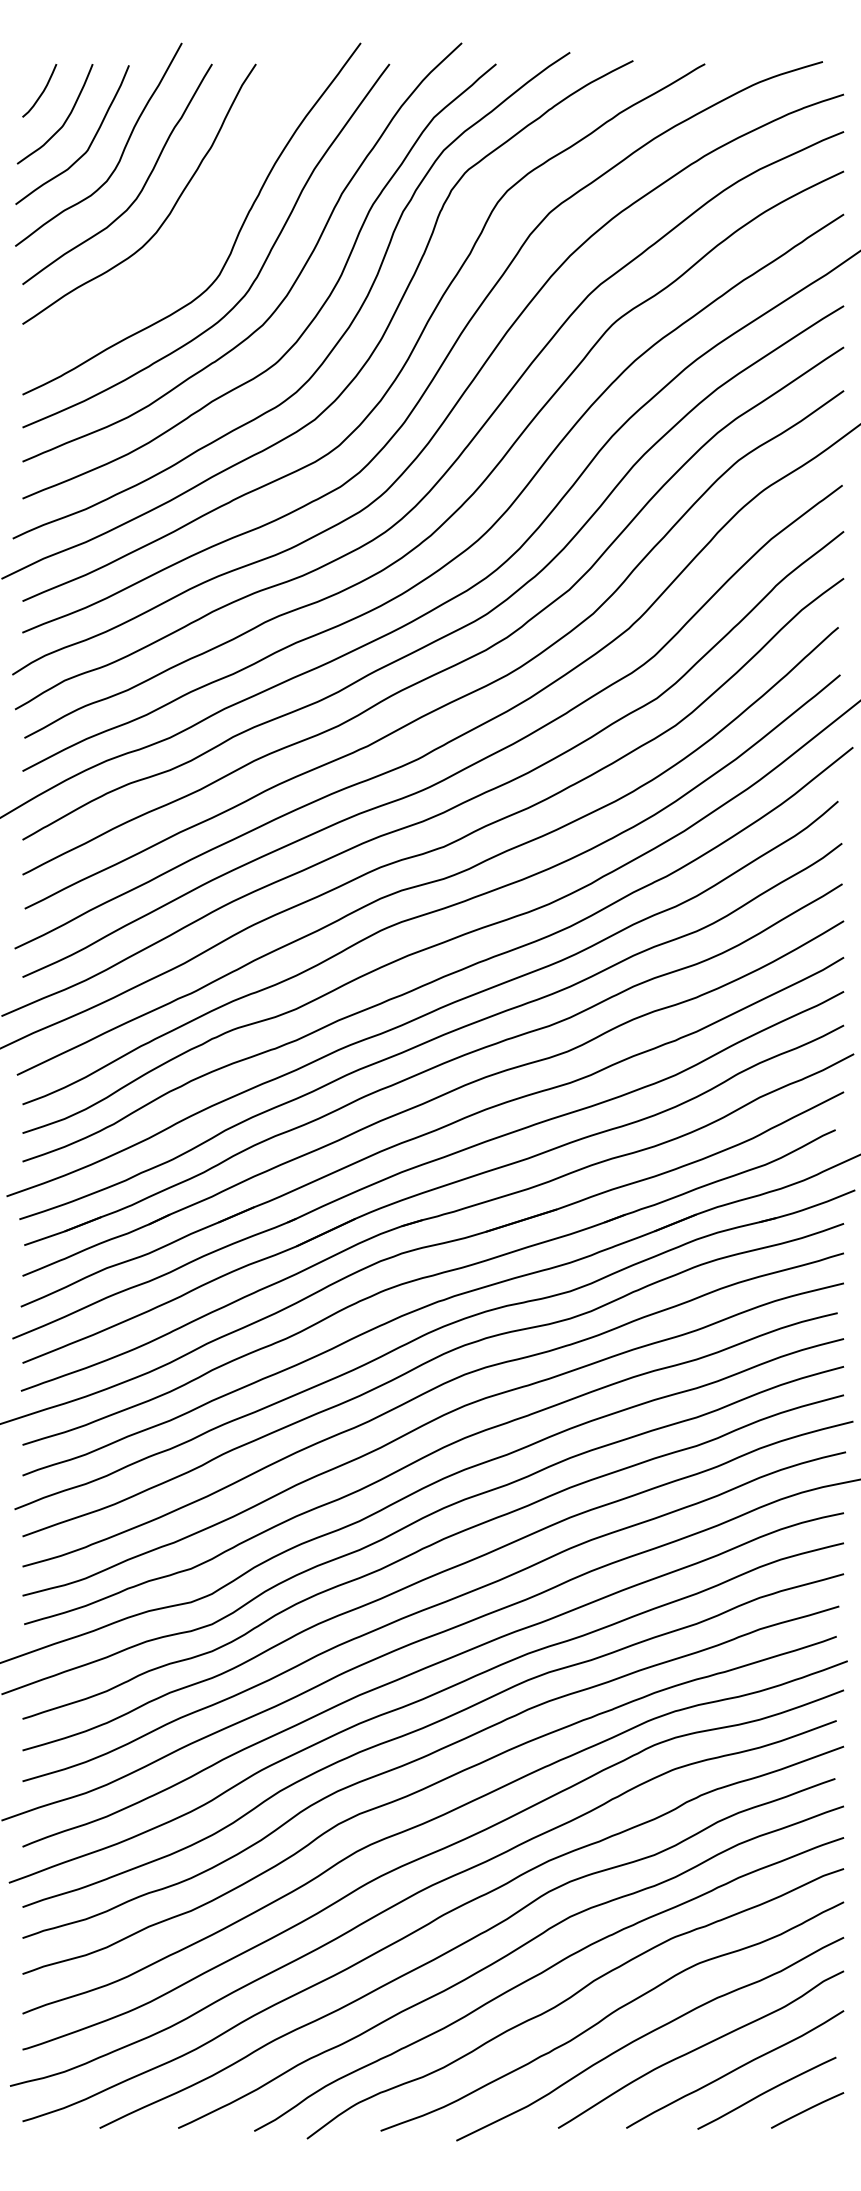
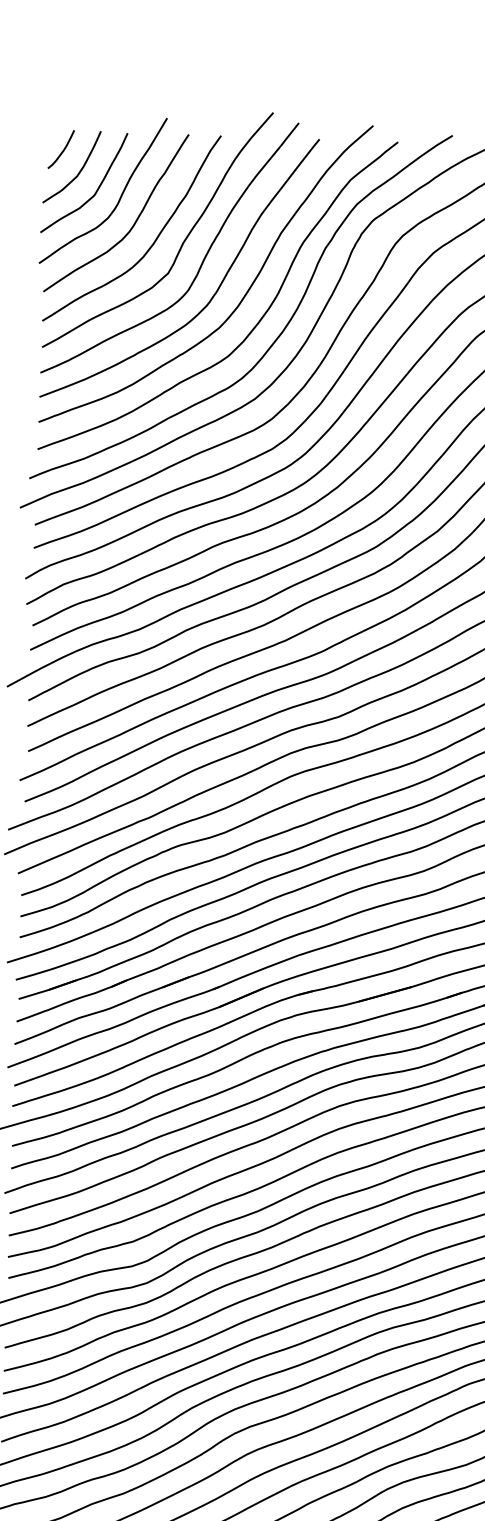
curve: (208, 212) -> (182, 243), added

